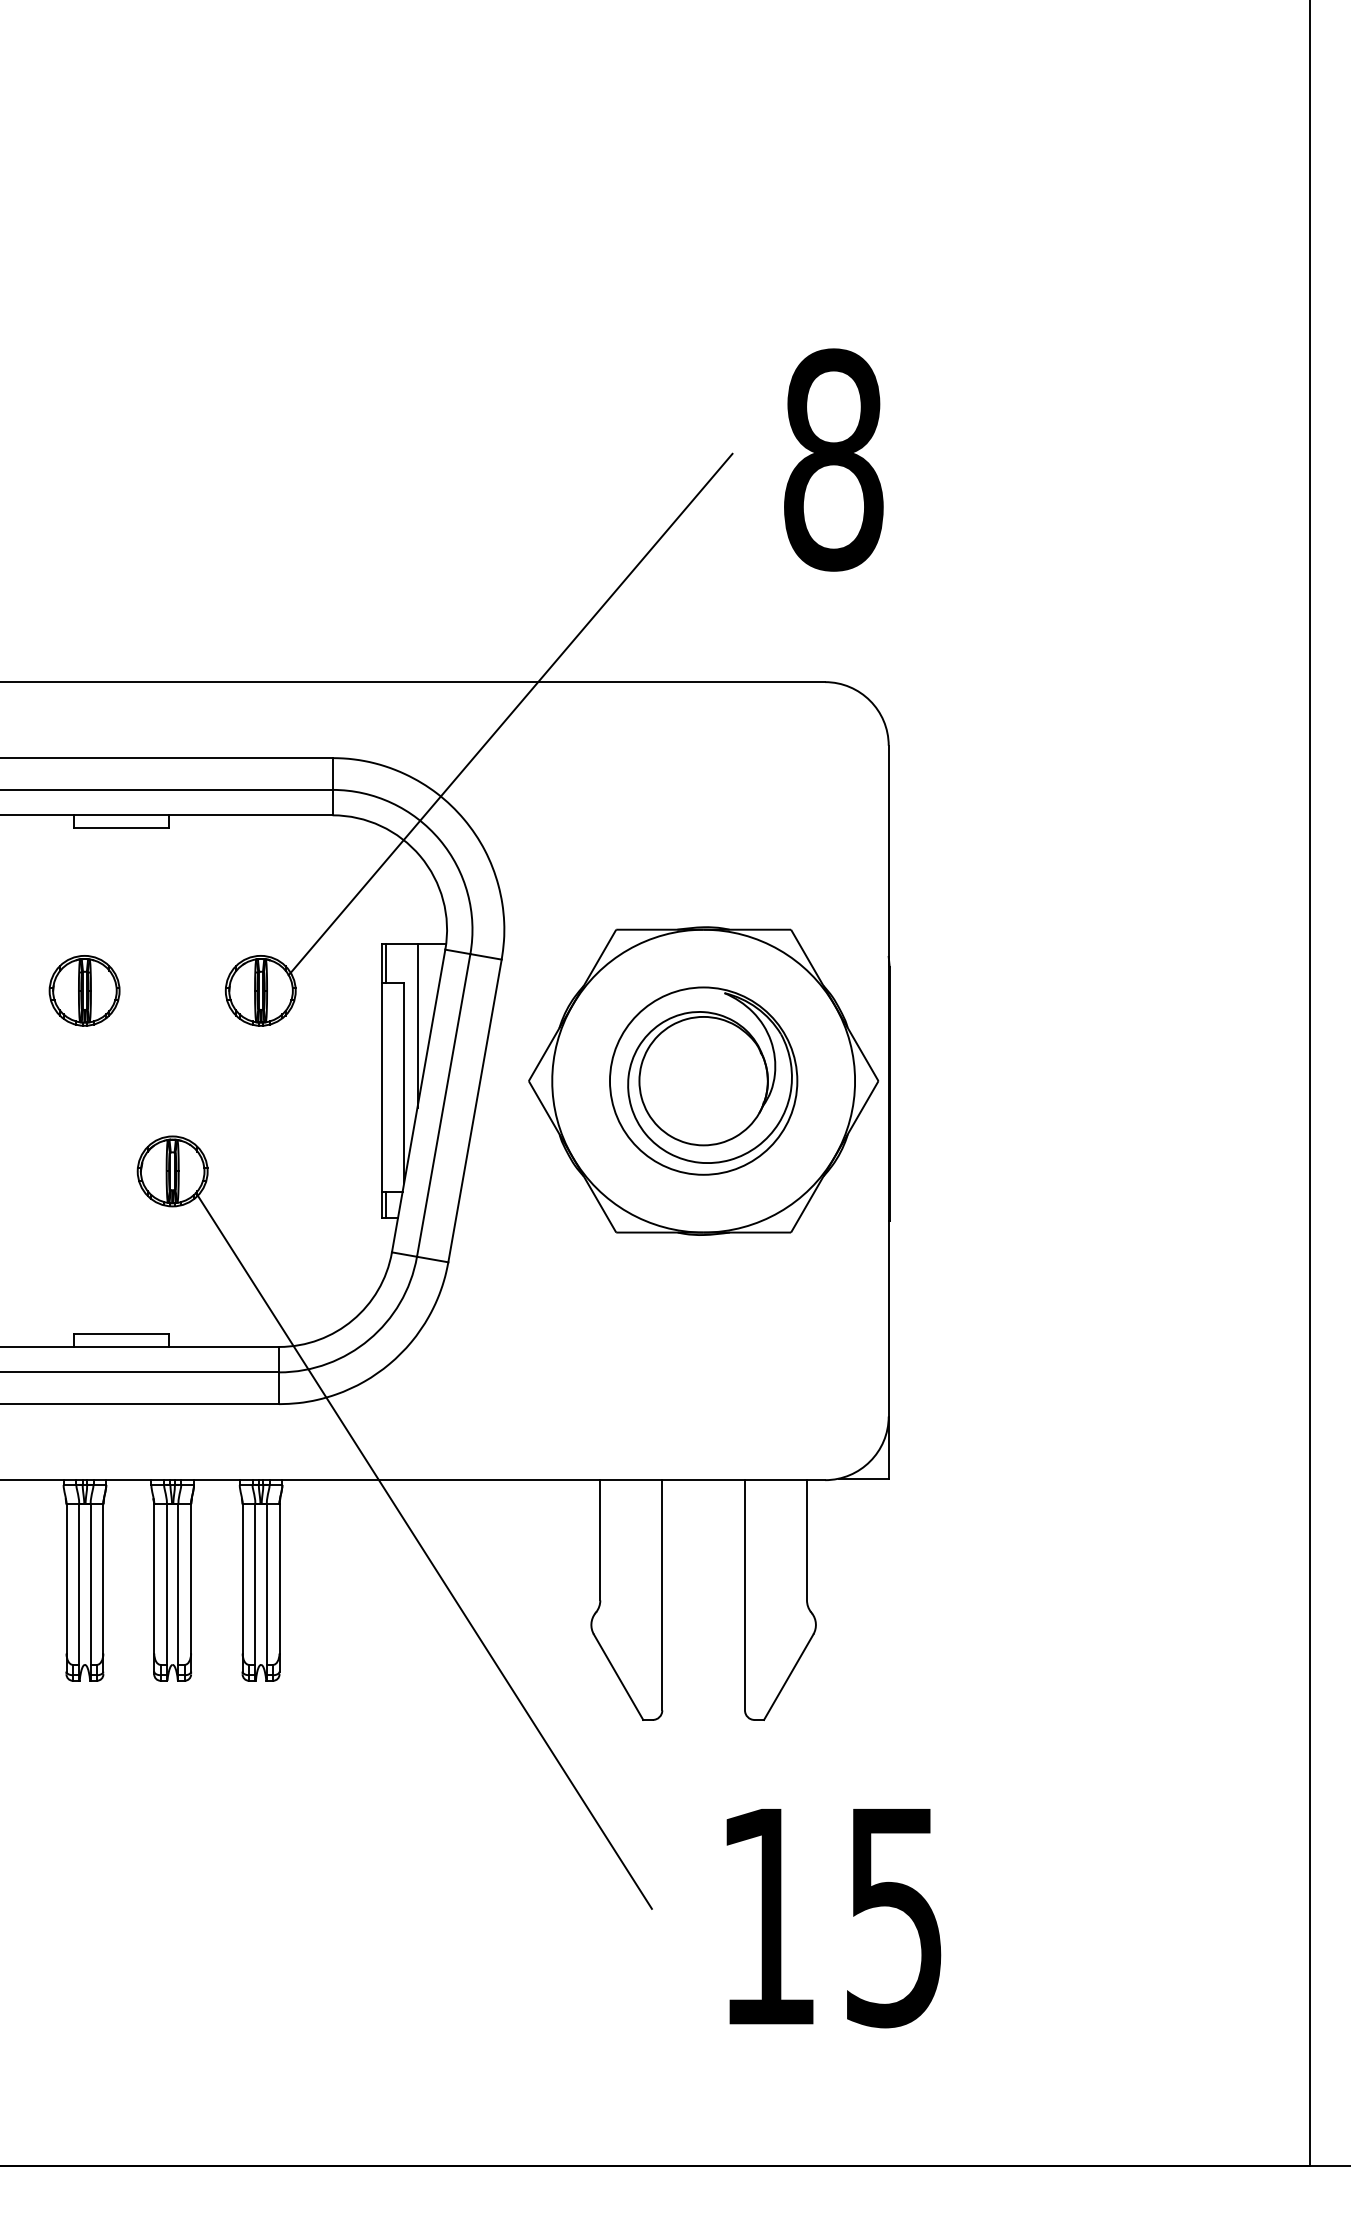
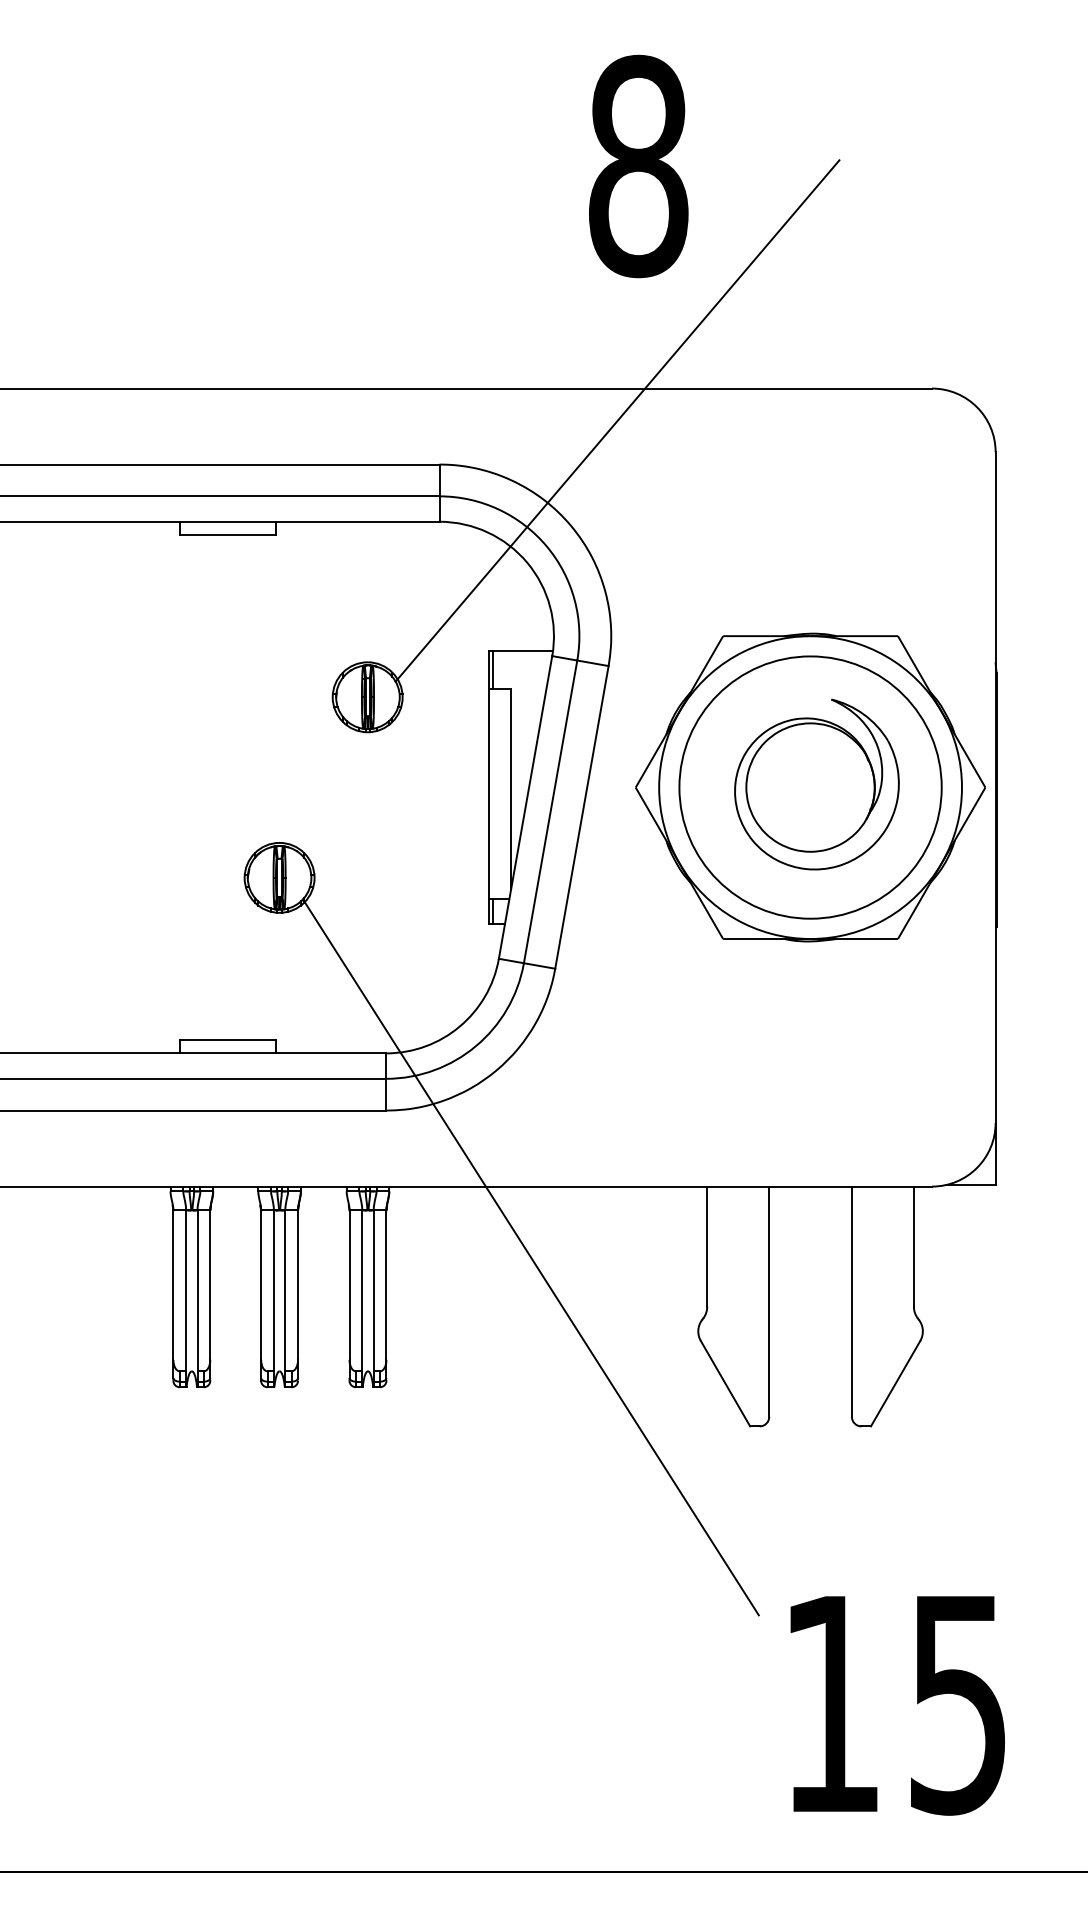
text: (833, 459) -> (638, 165), moved
part: (84, 990) -> (191, 696), removed
line: (417, 1025) -> (524, 731), removed
circle: (703, 1080) -> (810, 786), size x1.4
text: (833, 1918) -> (897, 1705), moved

